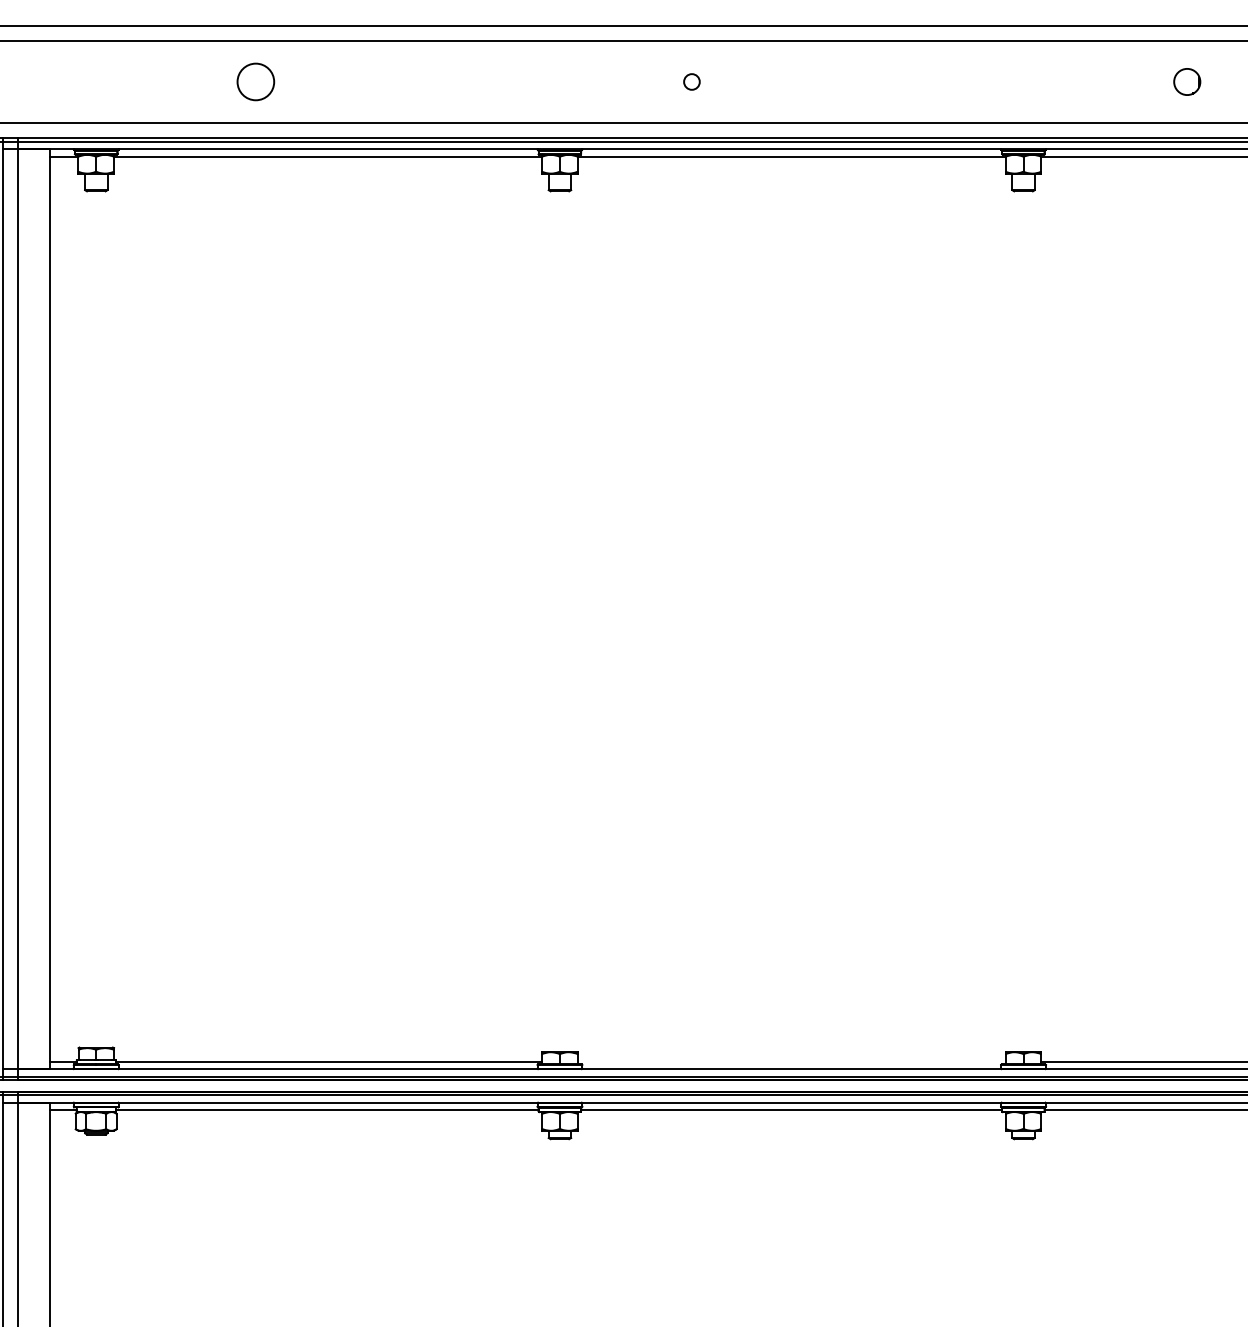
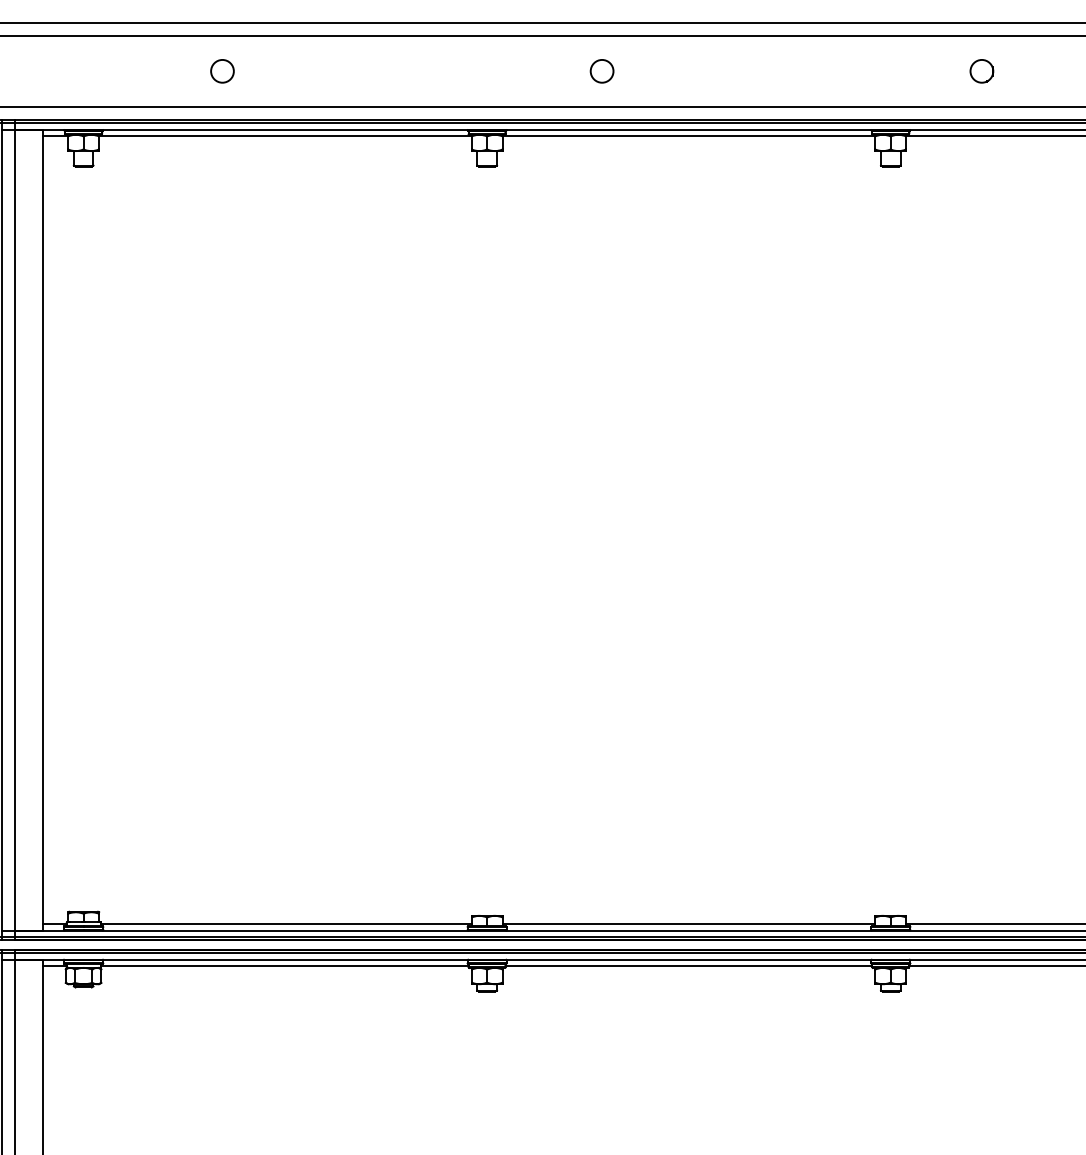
circle: (255, 81) -> (222, 70), size x0.71
circle: (691, 81) -> (601, 70), size x1.67
circle: (1187, 81) -> (982, 70), moved
line: (791, 1061) -> (688, 923), added

